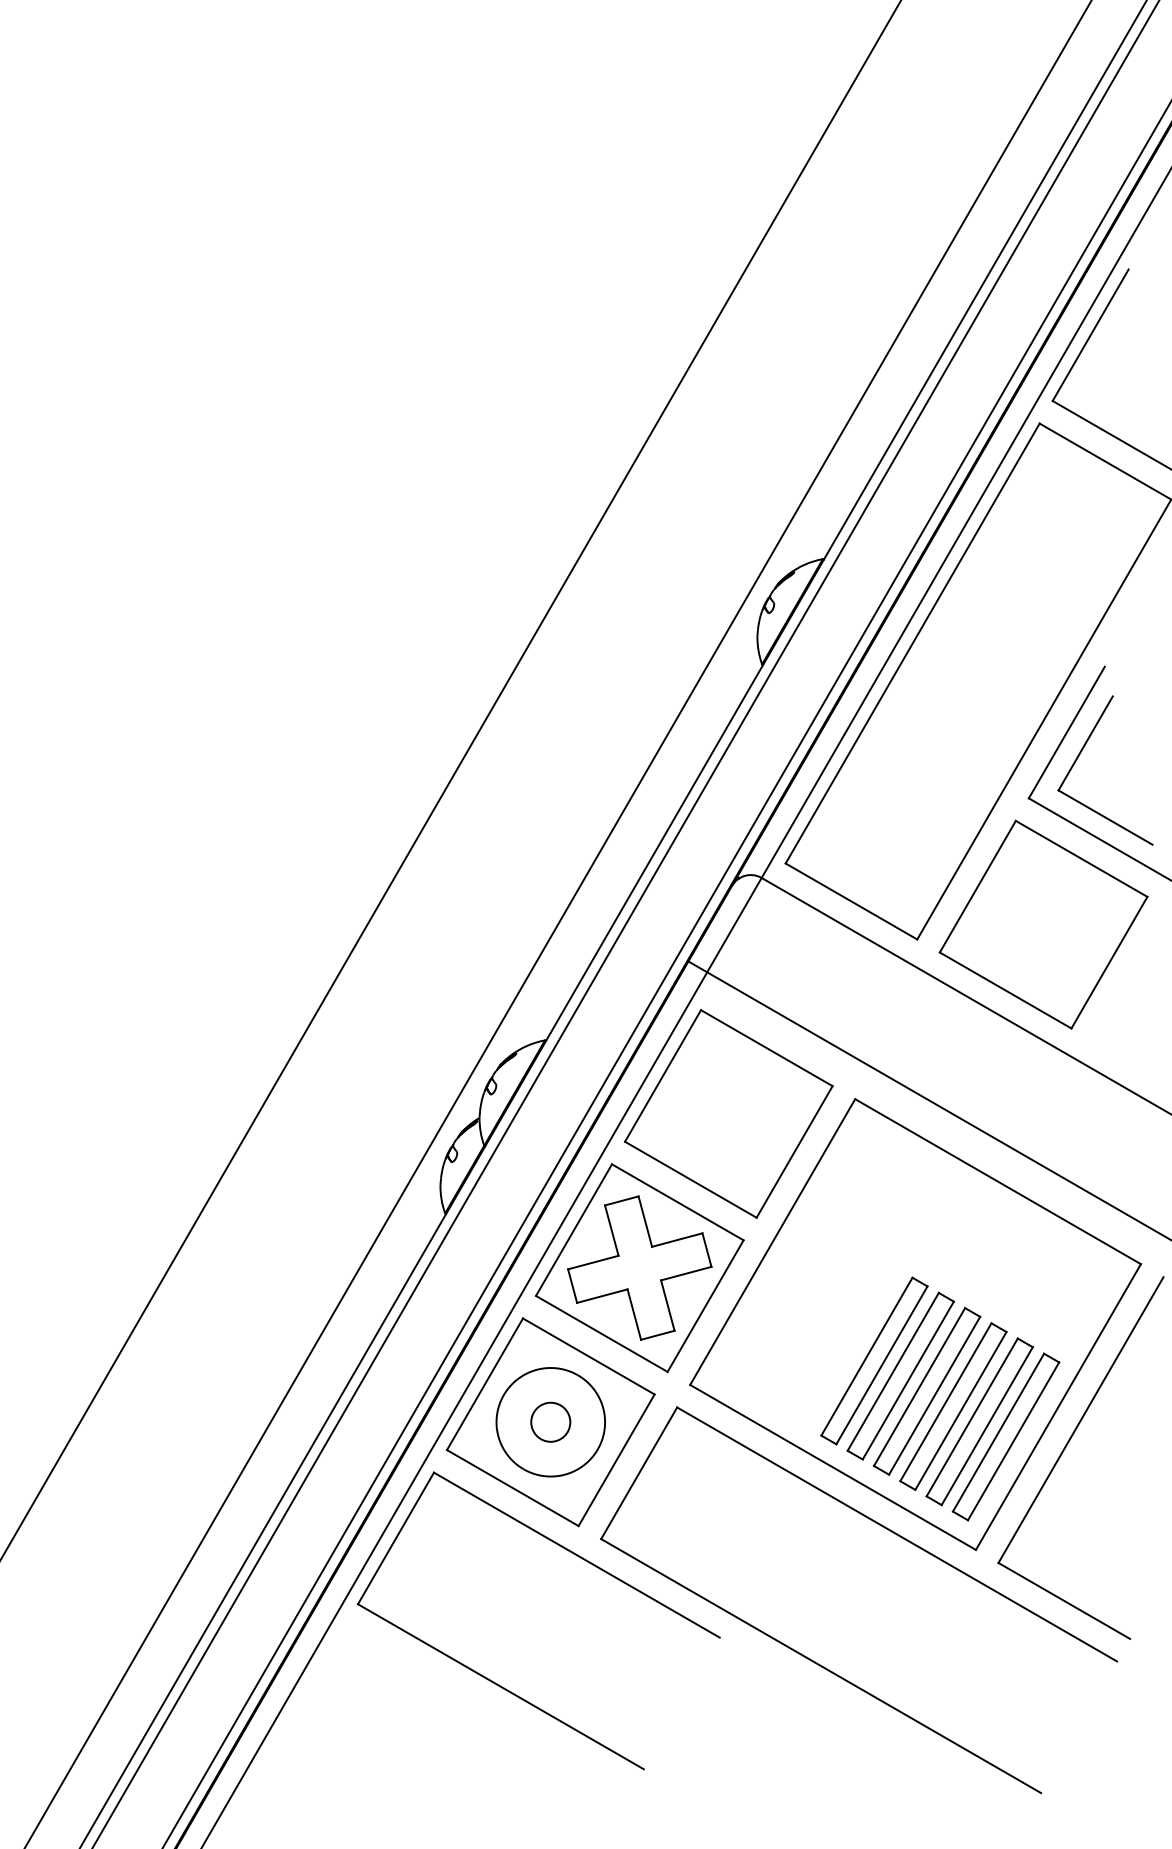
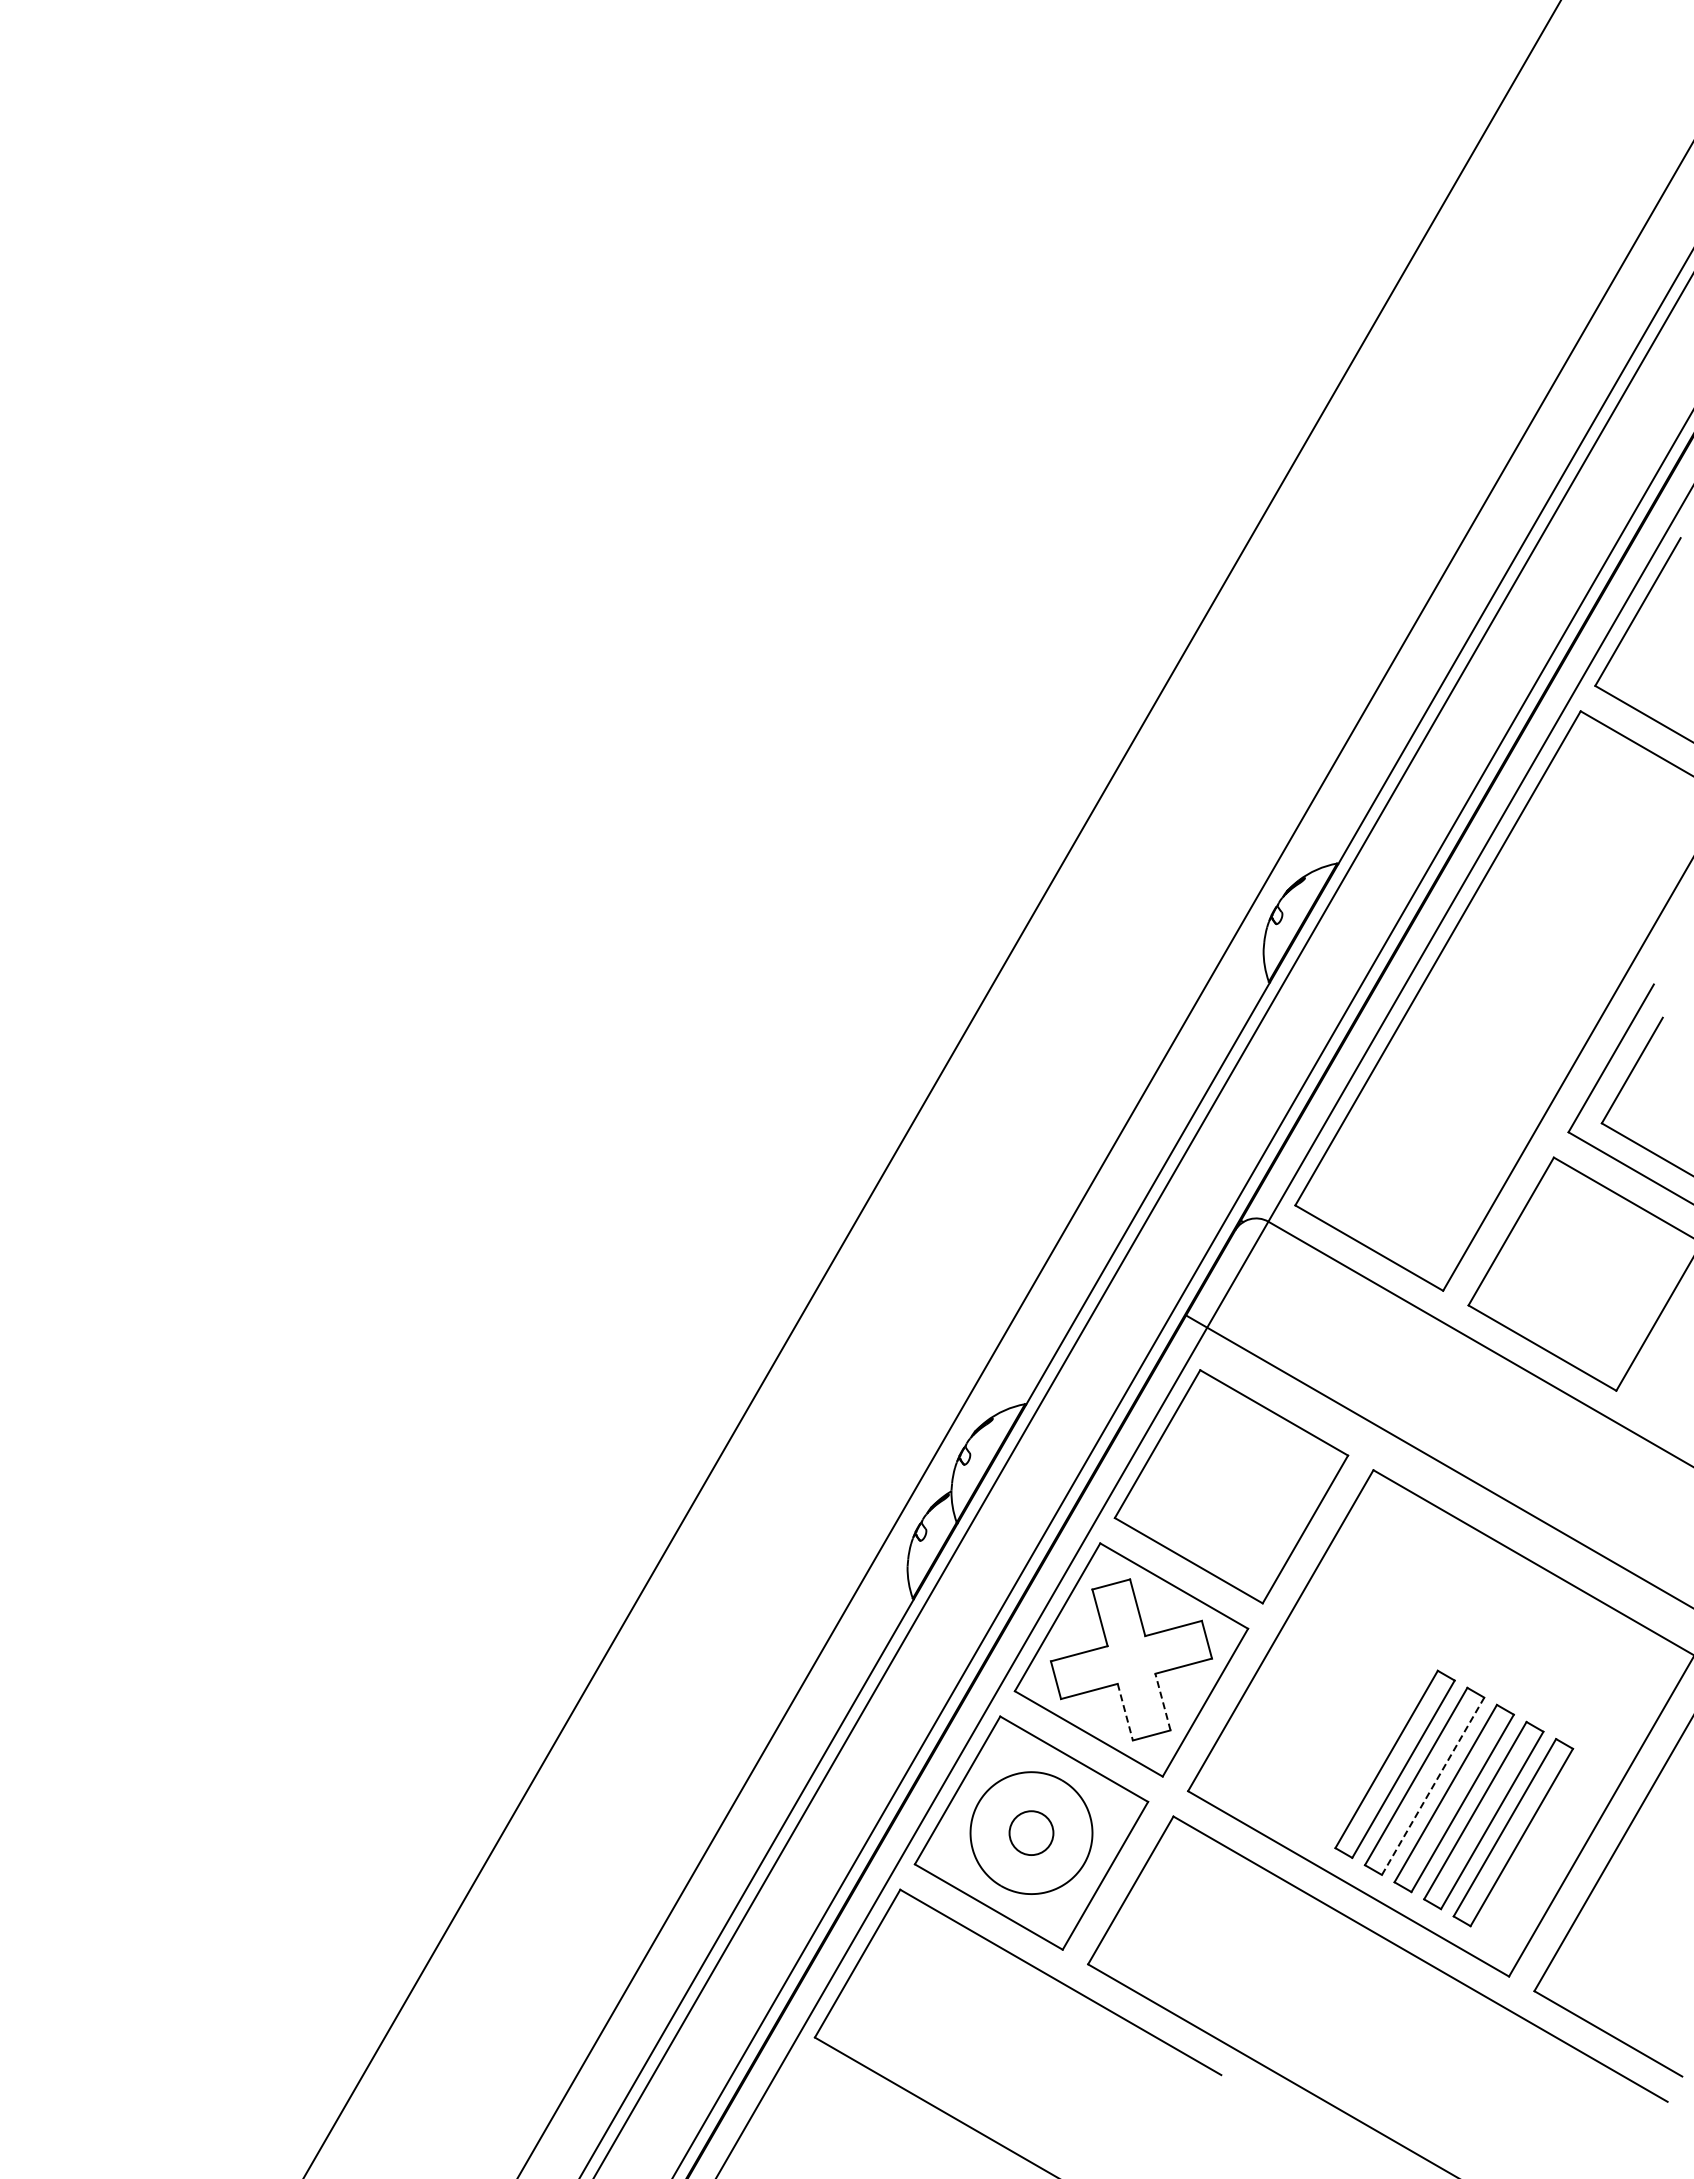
line: (667, 1305) -> (1162, 1701), solid -> dashed
line: (634, 1314) -> (1125, 1712), solid -> dashed
line: (908, 1379) -> (1433, 1785), solid -> dashed
part: (1005, 1436) -> (1542, 1849), removed

